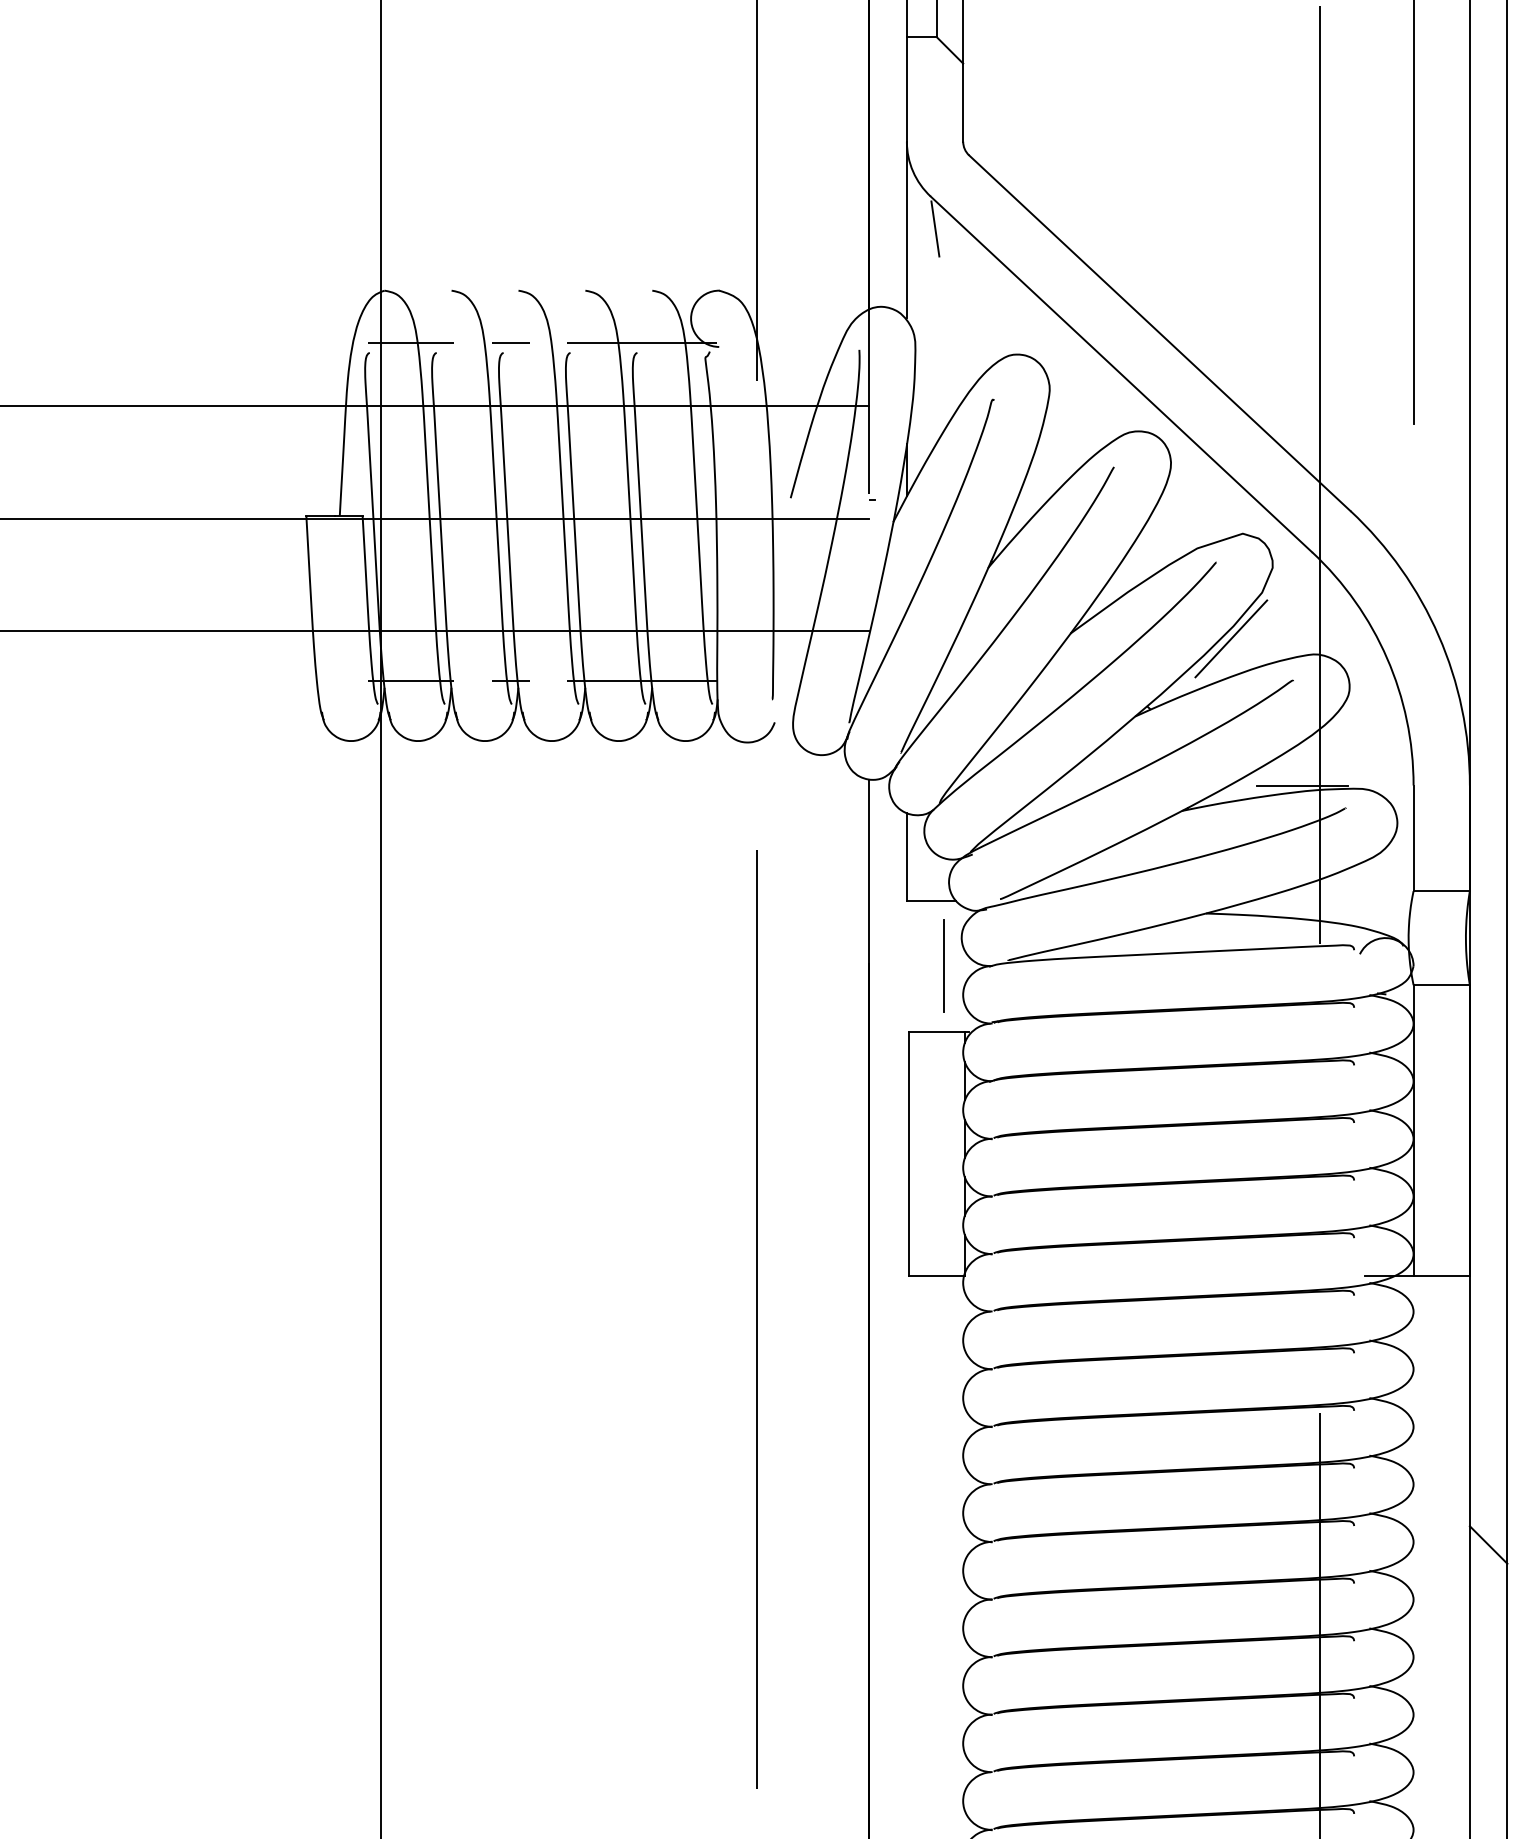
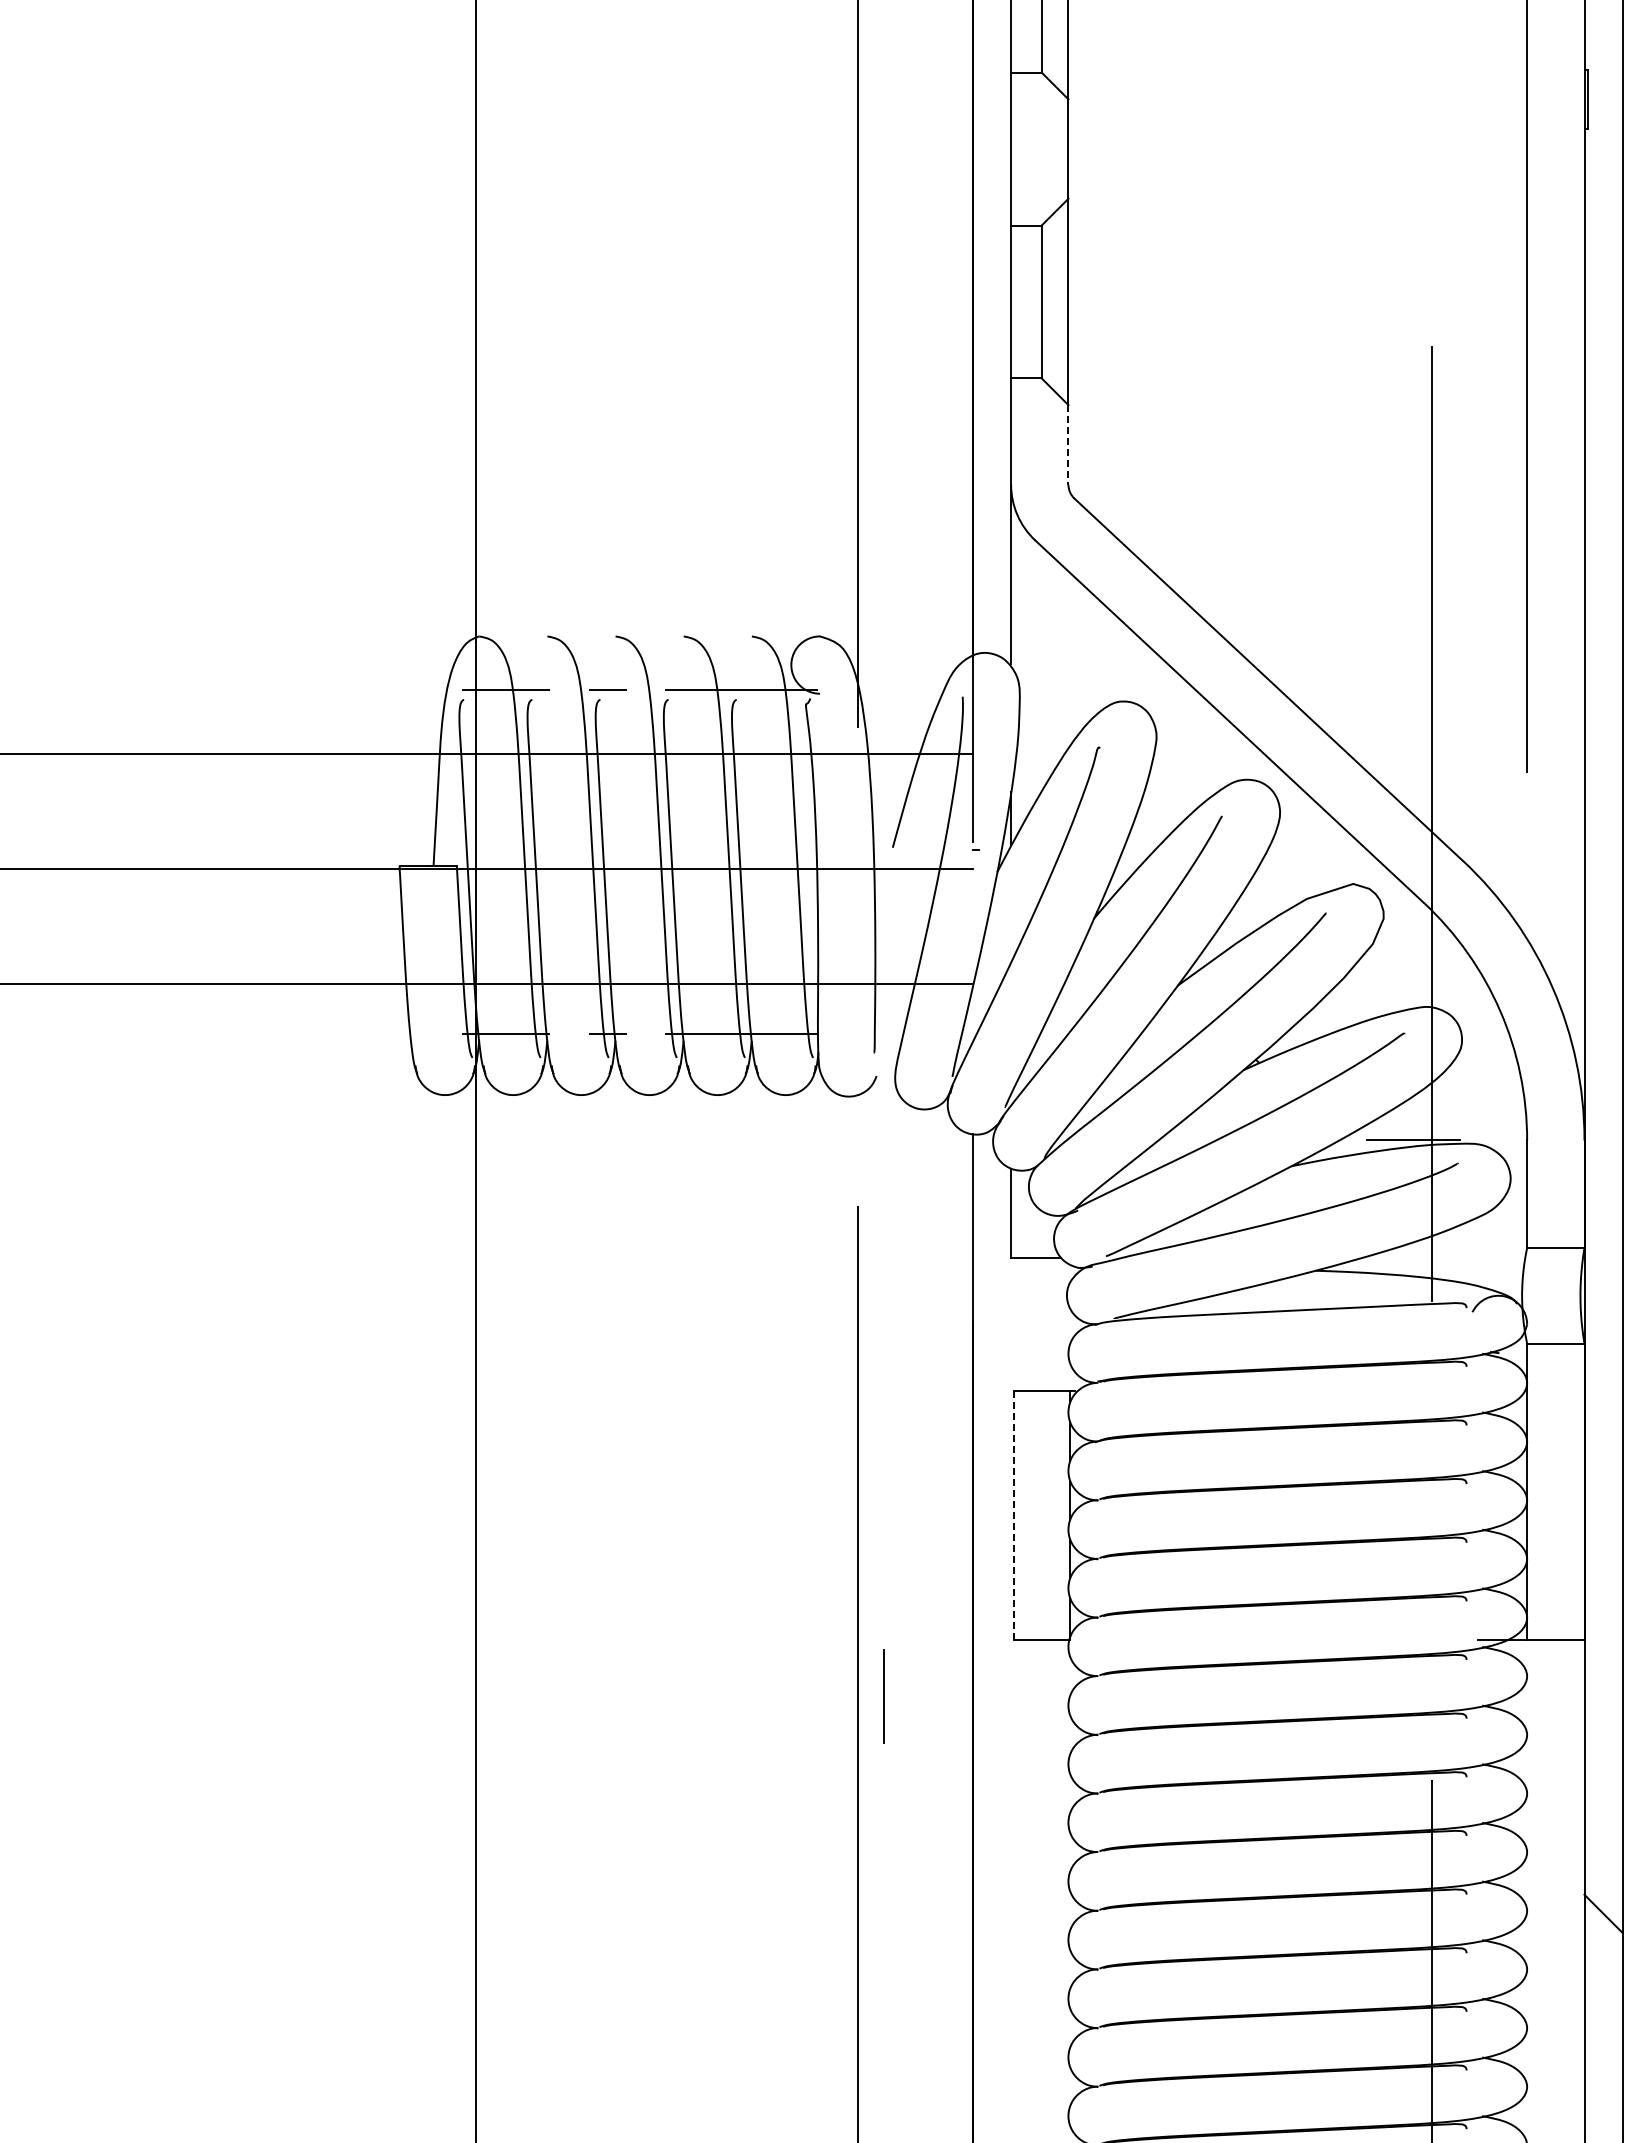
line: (963, 102) -> (1068, 444), solid -> dashed
line: (935, 228) -> (1040, 573), removed
line: (1231, 638) -> (1341, 990), removed
line: (943, 966) -> (883, 1696), moved
line: (909, 1154) -> (1013, 1516), solid -> dashed

